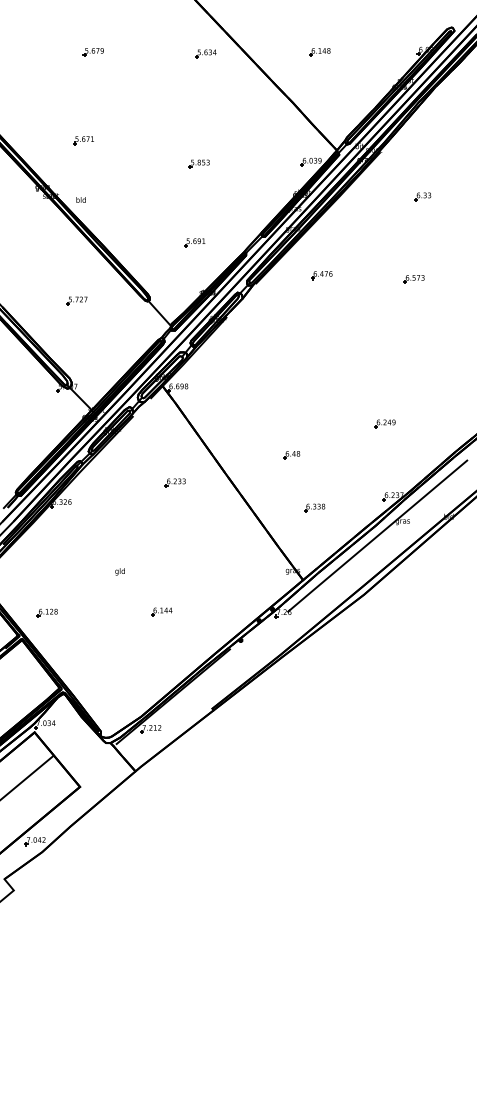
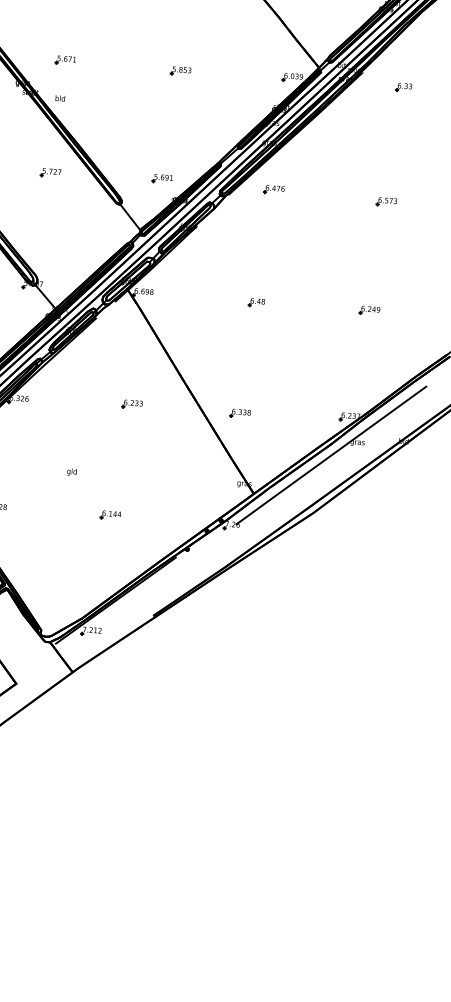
part: (83, 140) -> (65, 60), moved
part: (422, 196) -> (403, 87), moved
part: (194, 242) -> (162, 178), moved
part: (321, 275) -> (273, 189), moved
part: (76, 300) -> (50, 172), moved
part: (384, 423) -> (369, 310), moved
part: (291, 455) -> (256, 302), moved
part: (174, 482) -> (131, 404), moved
part: (314, 507) -> (240, 413), moved

